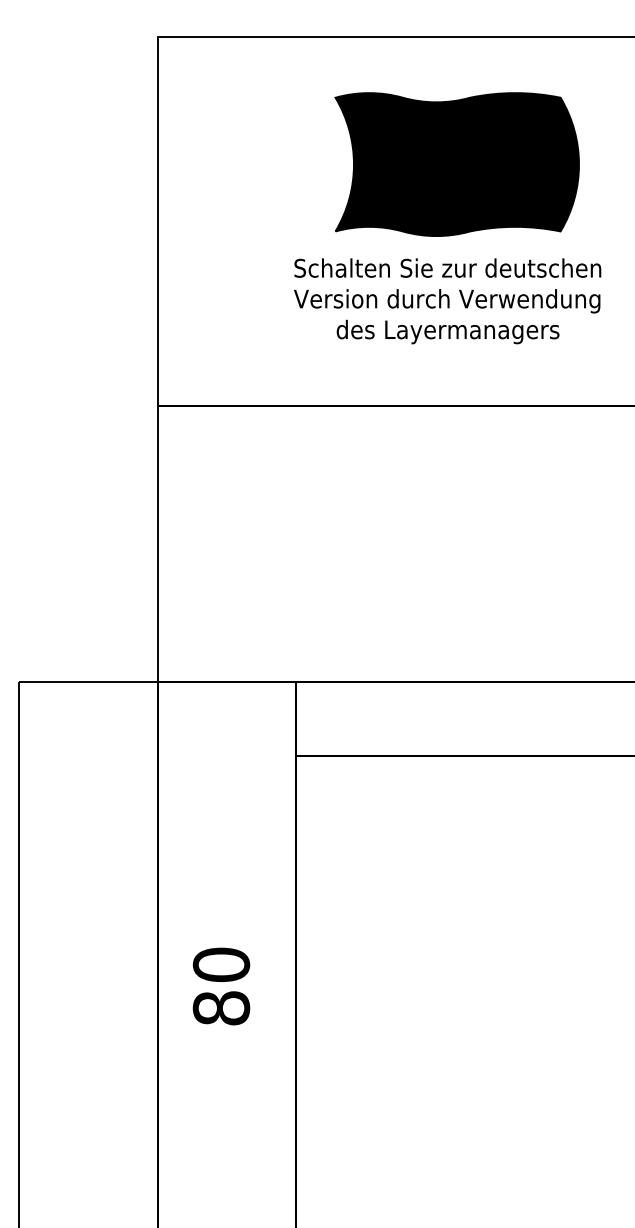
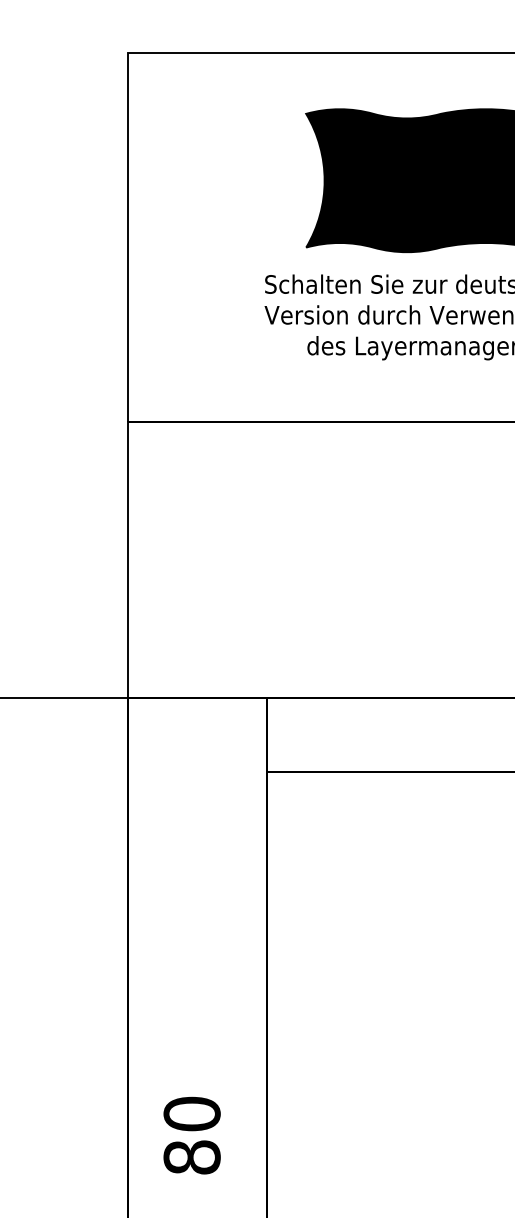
text: (221, 986) -> (192, 1135), moved

